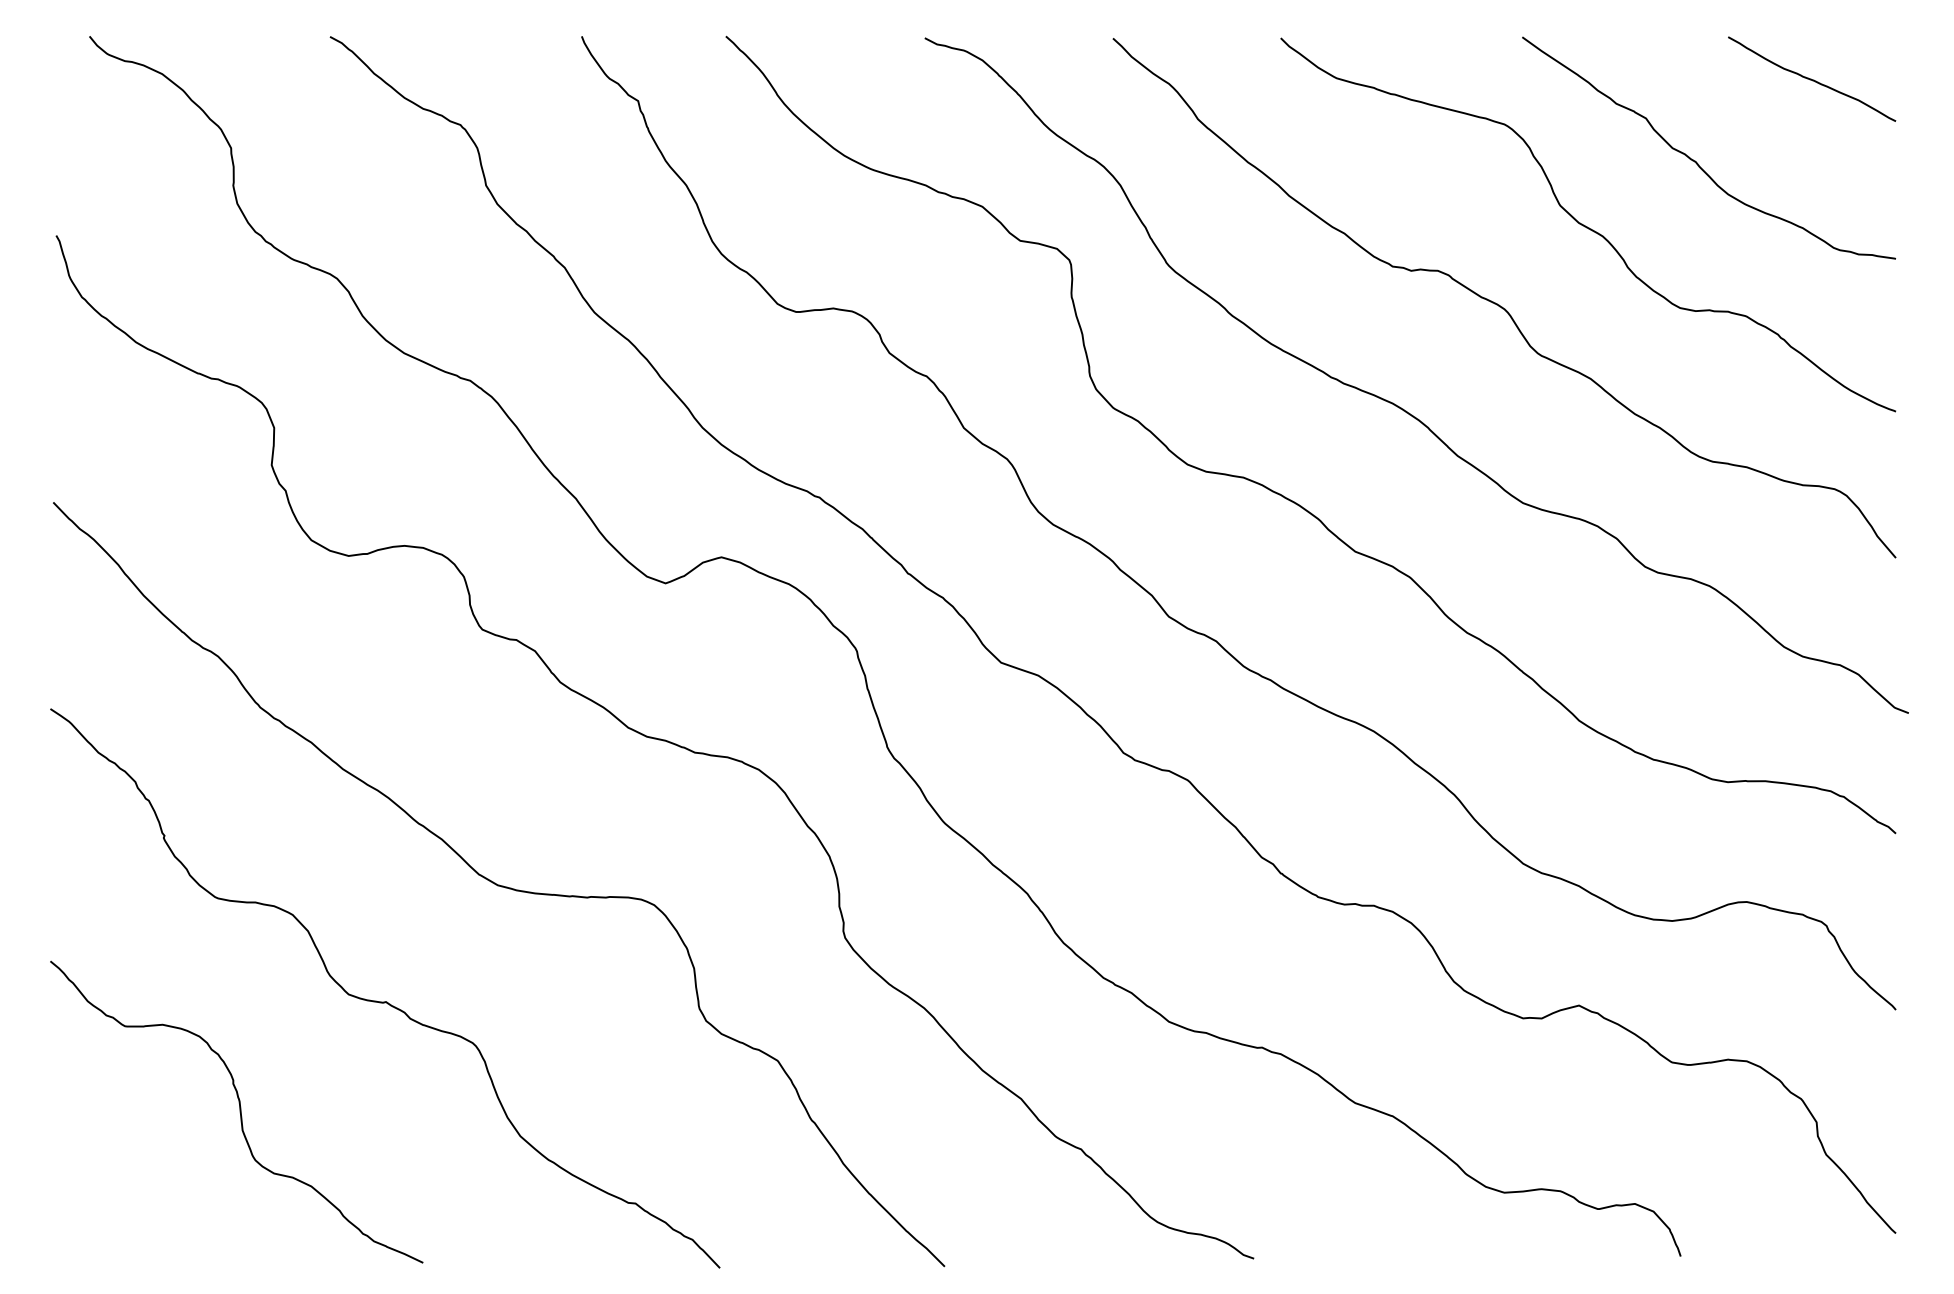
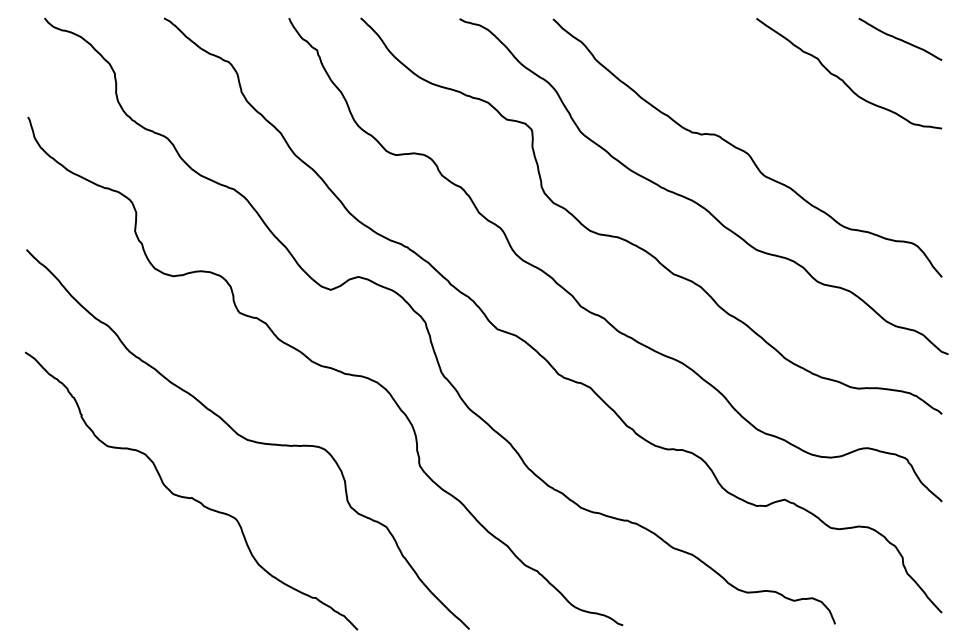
curve: (1586, 224) -> (788, 111), removed
curve: (238, 1111) -> (118, 552), removed

